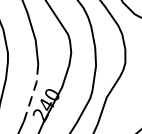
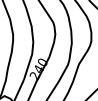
line: (34, 91) -> (30, 60), dashed -> solid

